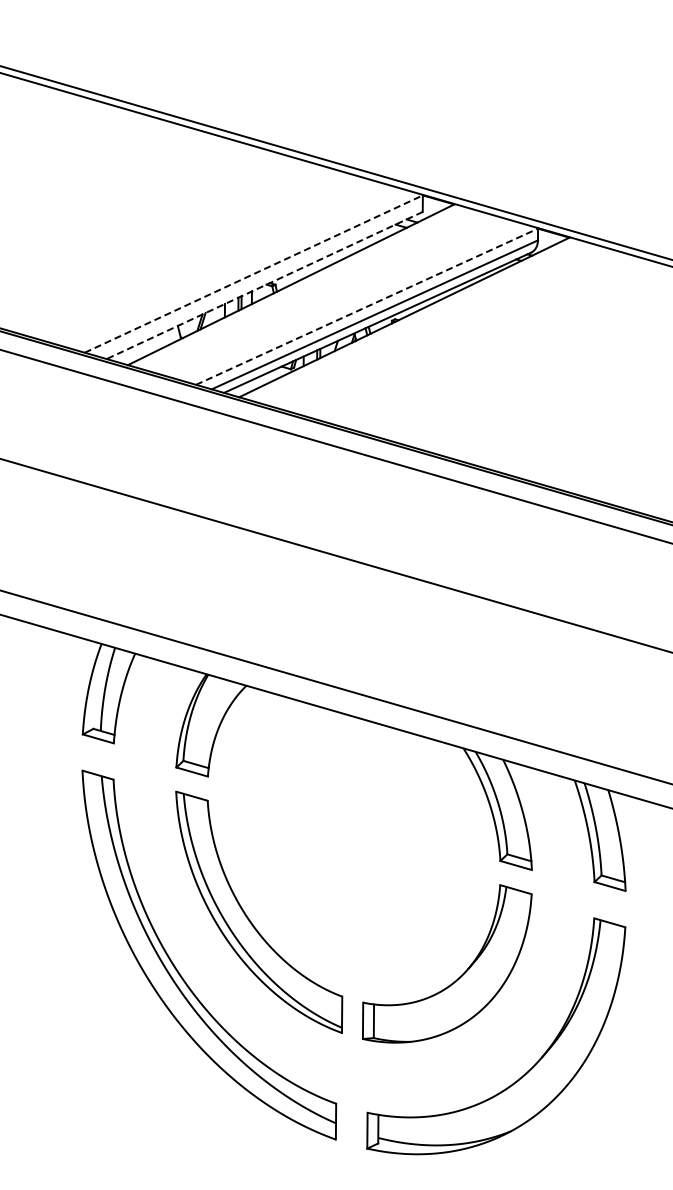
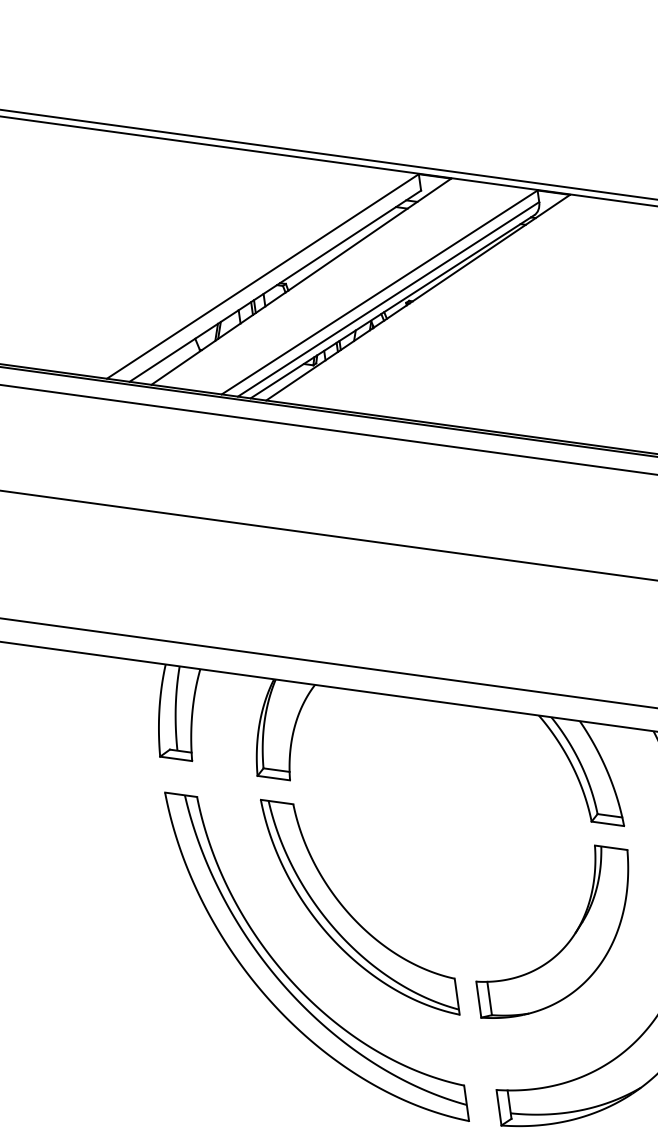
line: (254, 273) -> (263, 275), dashed -> solid
line: (264, 285) -> (275, 286), dashed -> solid
line: (367, 306) -> (380, 292), dashed -> solid

